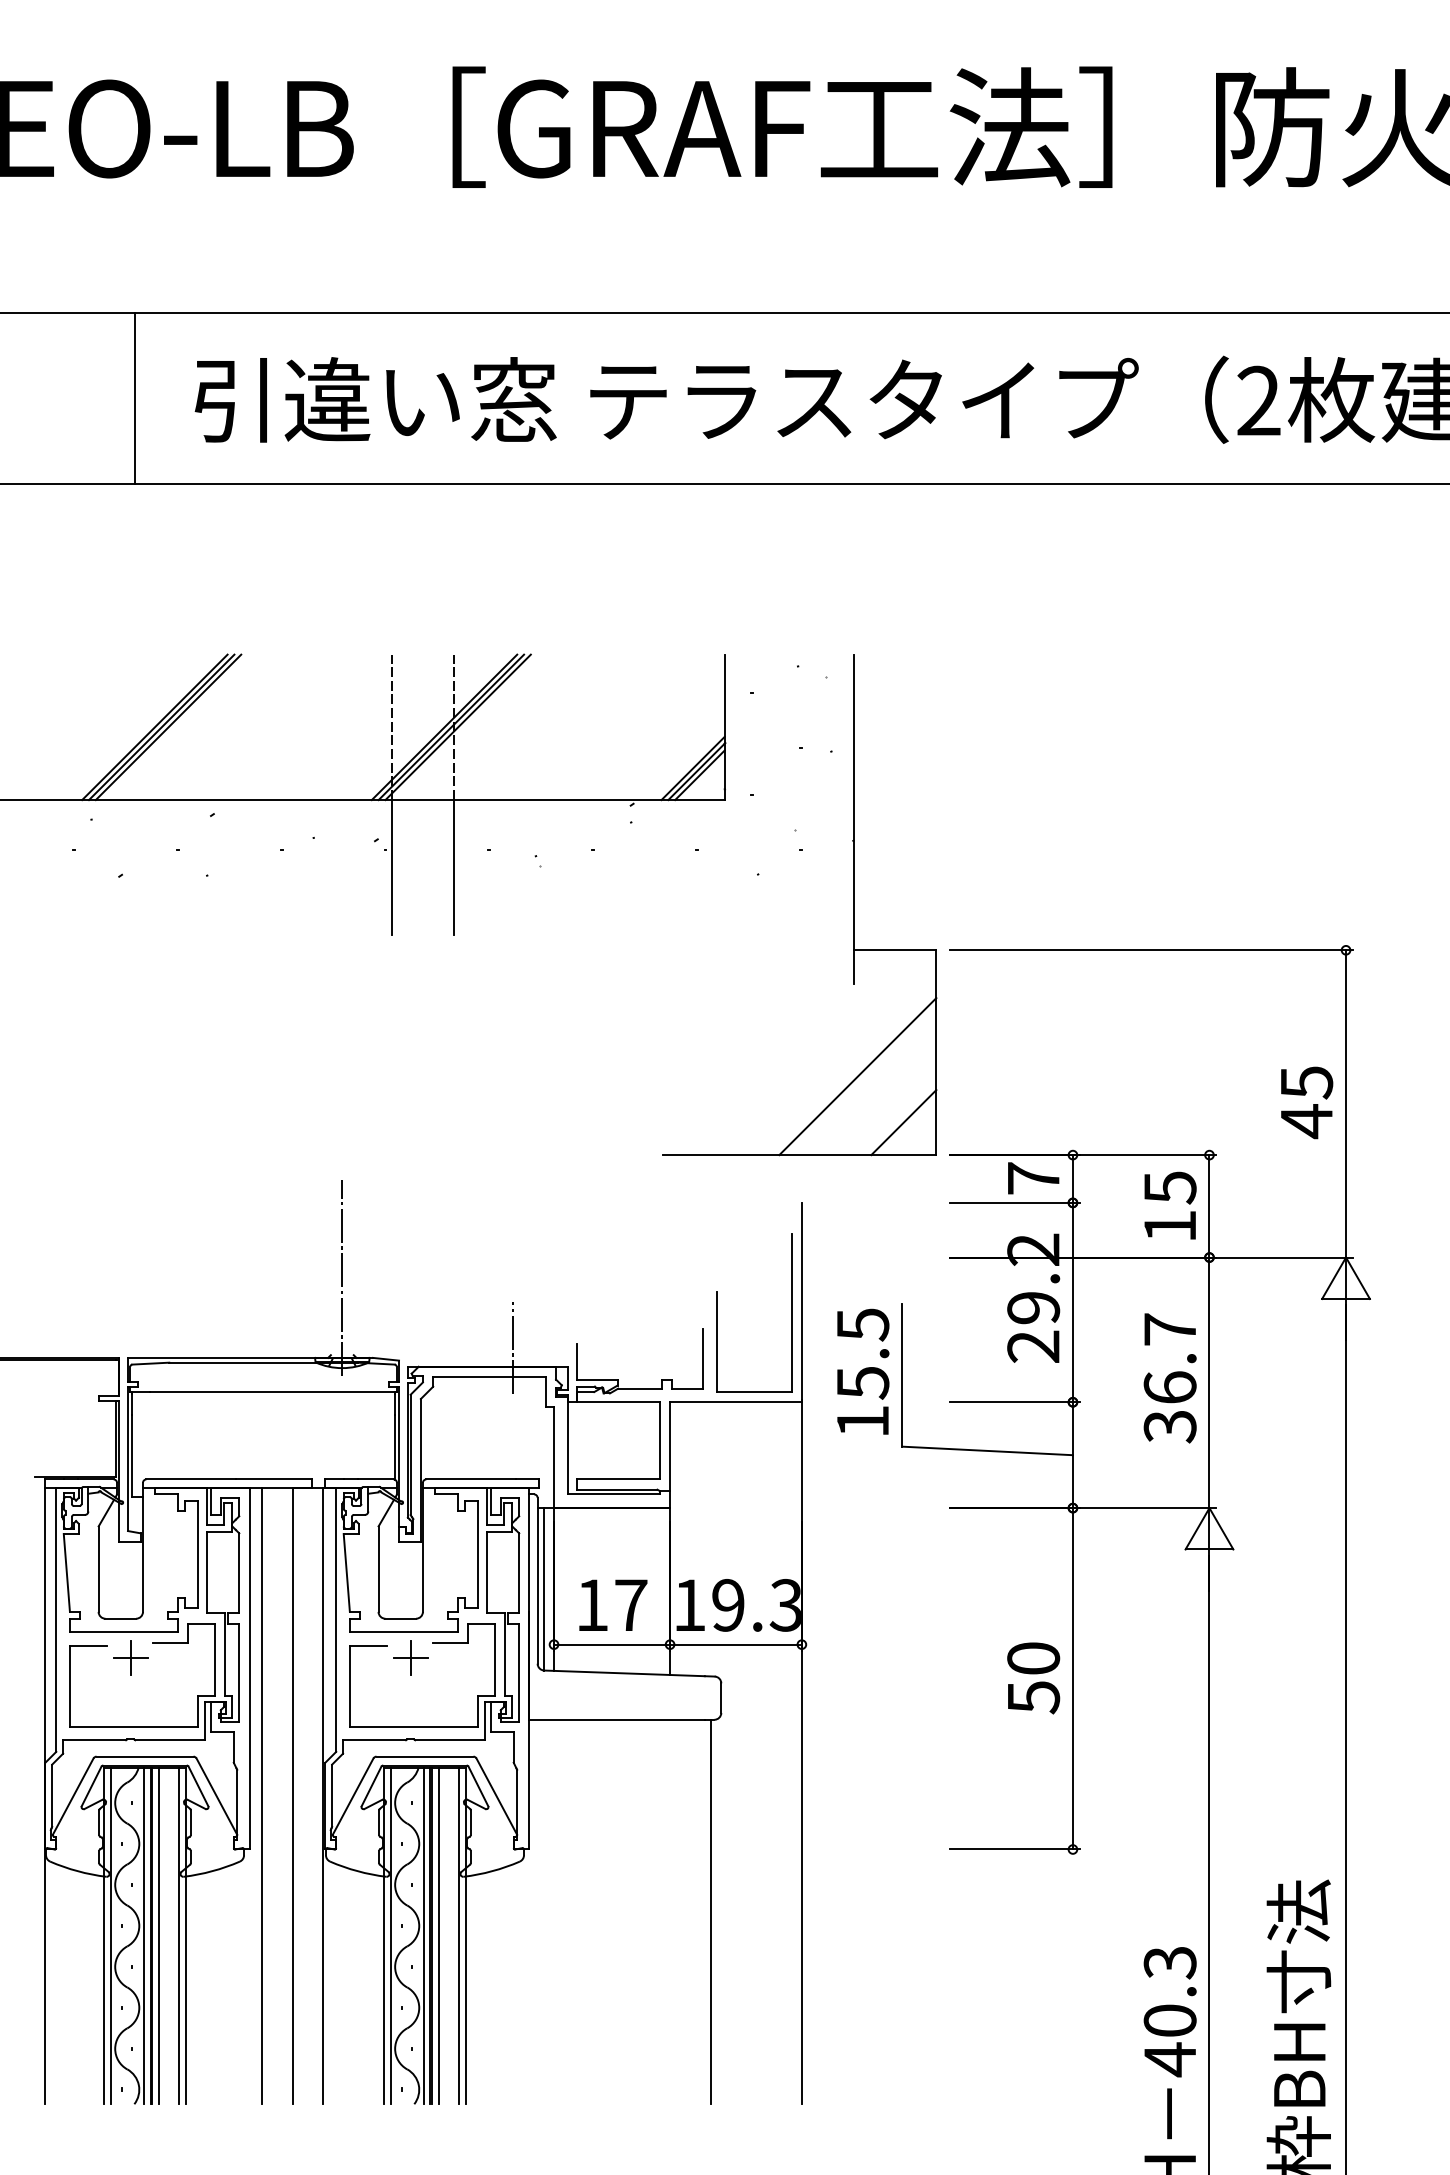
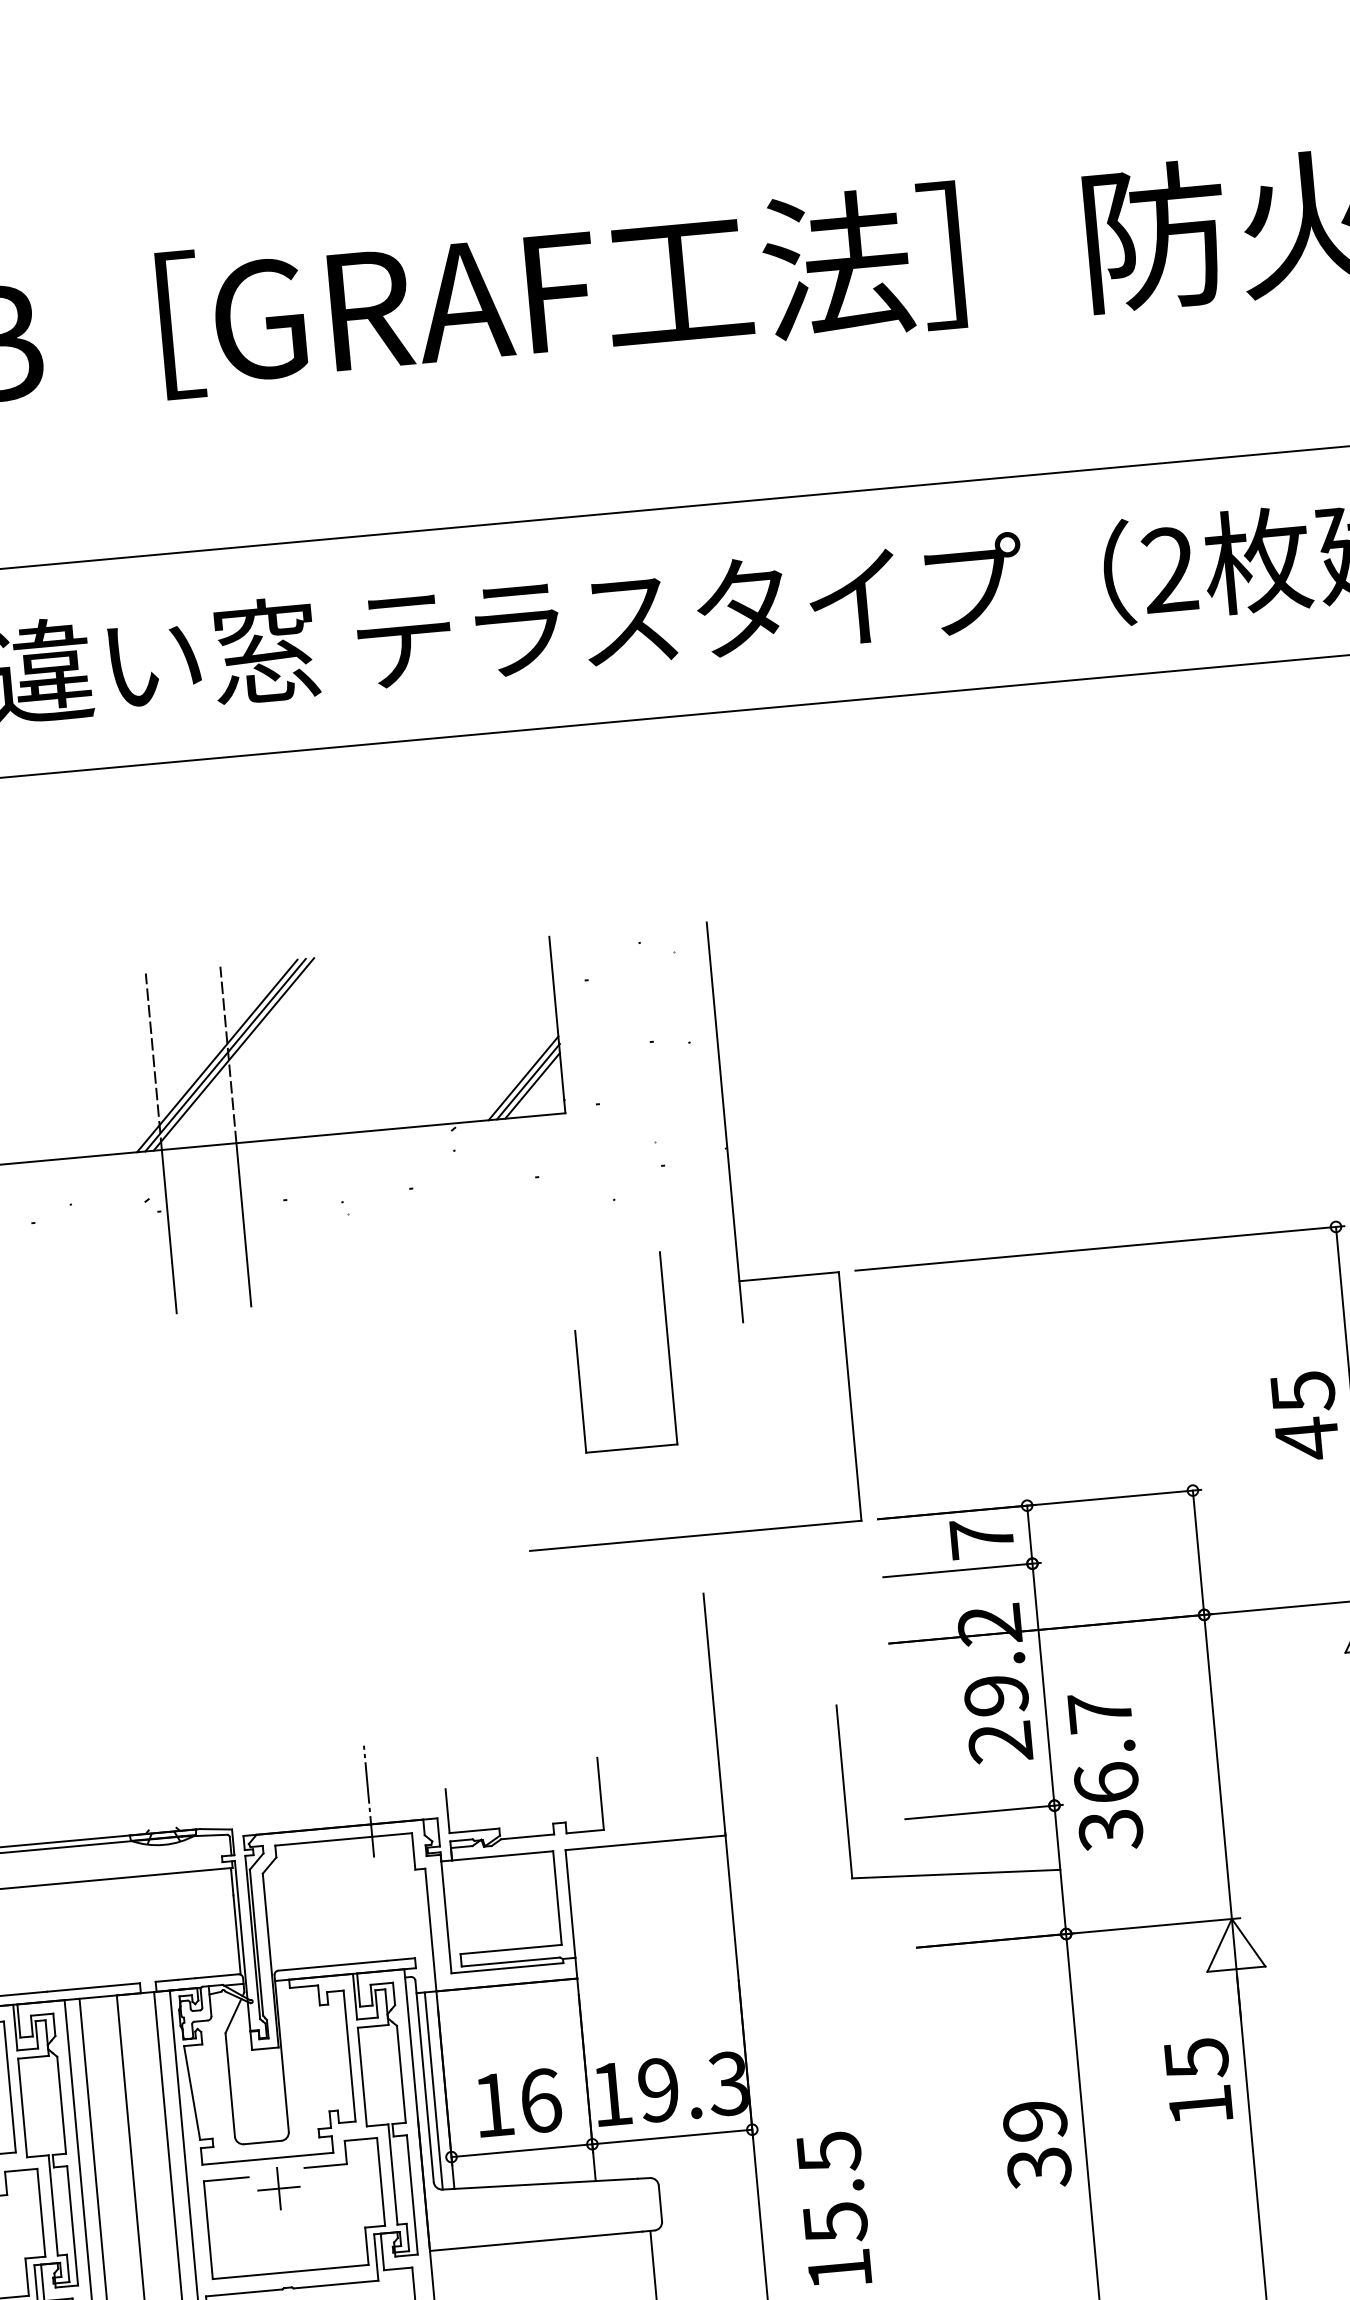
line: (857, 1076) -> (757, 1434), removed
line: (903, 1122) -> (817, 1484), removed
text: (1170, 1205) -> (1198, 2080), moved
line: (342, 1278) -> (154, 1736), removed
part: (717, 1312) -> (578, 1356), moved
text: (863, 1371) -> (834, 2208), moved
text: (1169, 1378) -> (1104, 1771), moved
text: (631, 1605) -> (541, 2101), 17 -> 16
text: (1033, 1678) -> (1037, 2145), 50 -> 39

